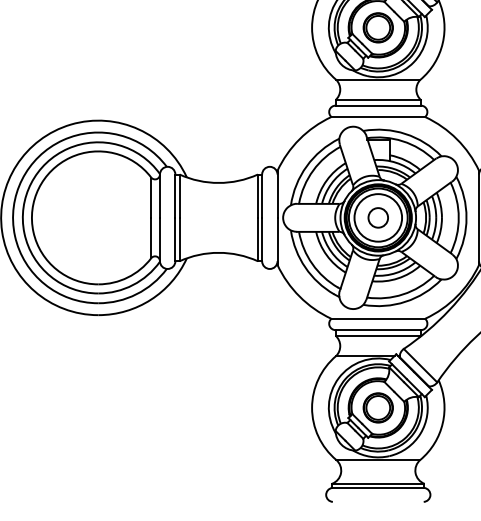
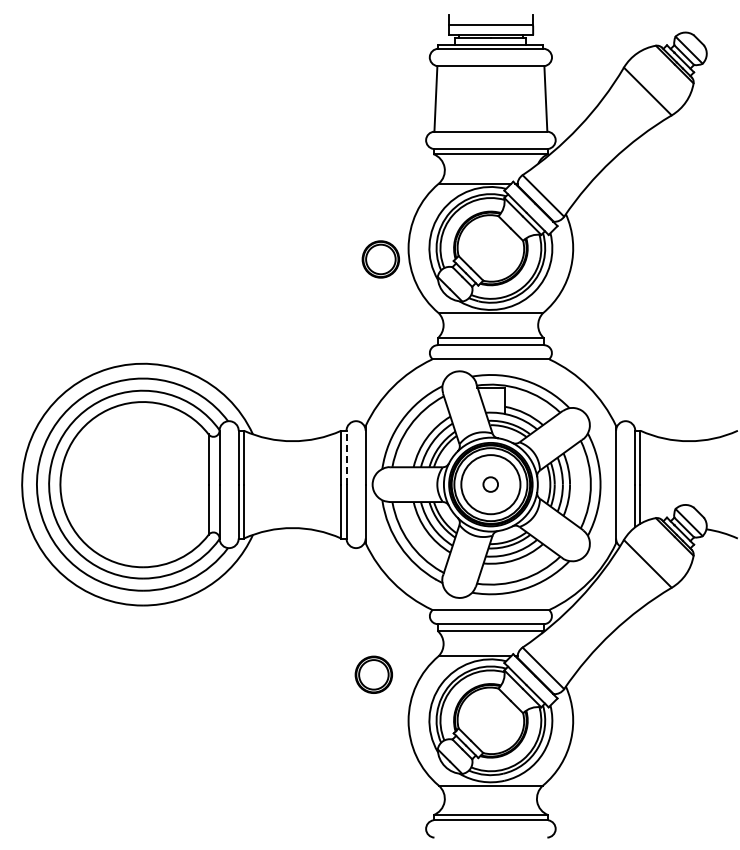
part: (377, 27) -> (380, 259), moved
line: (262, 196) -> (346, 457), solid -> dashed
circle: (377, 217) -> (490, 484), size x0.6
part: (377, 407) -> (373, 674), moved

